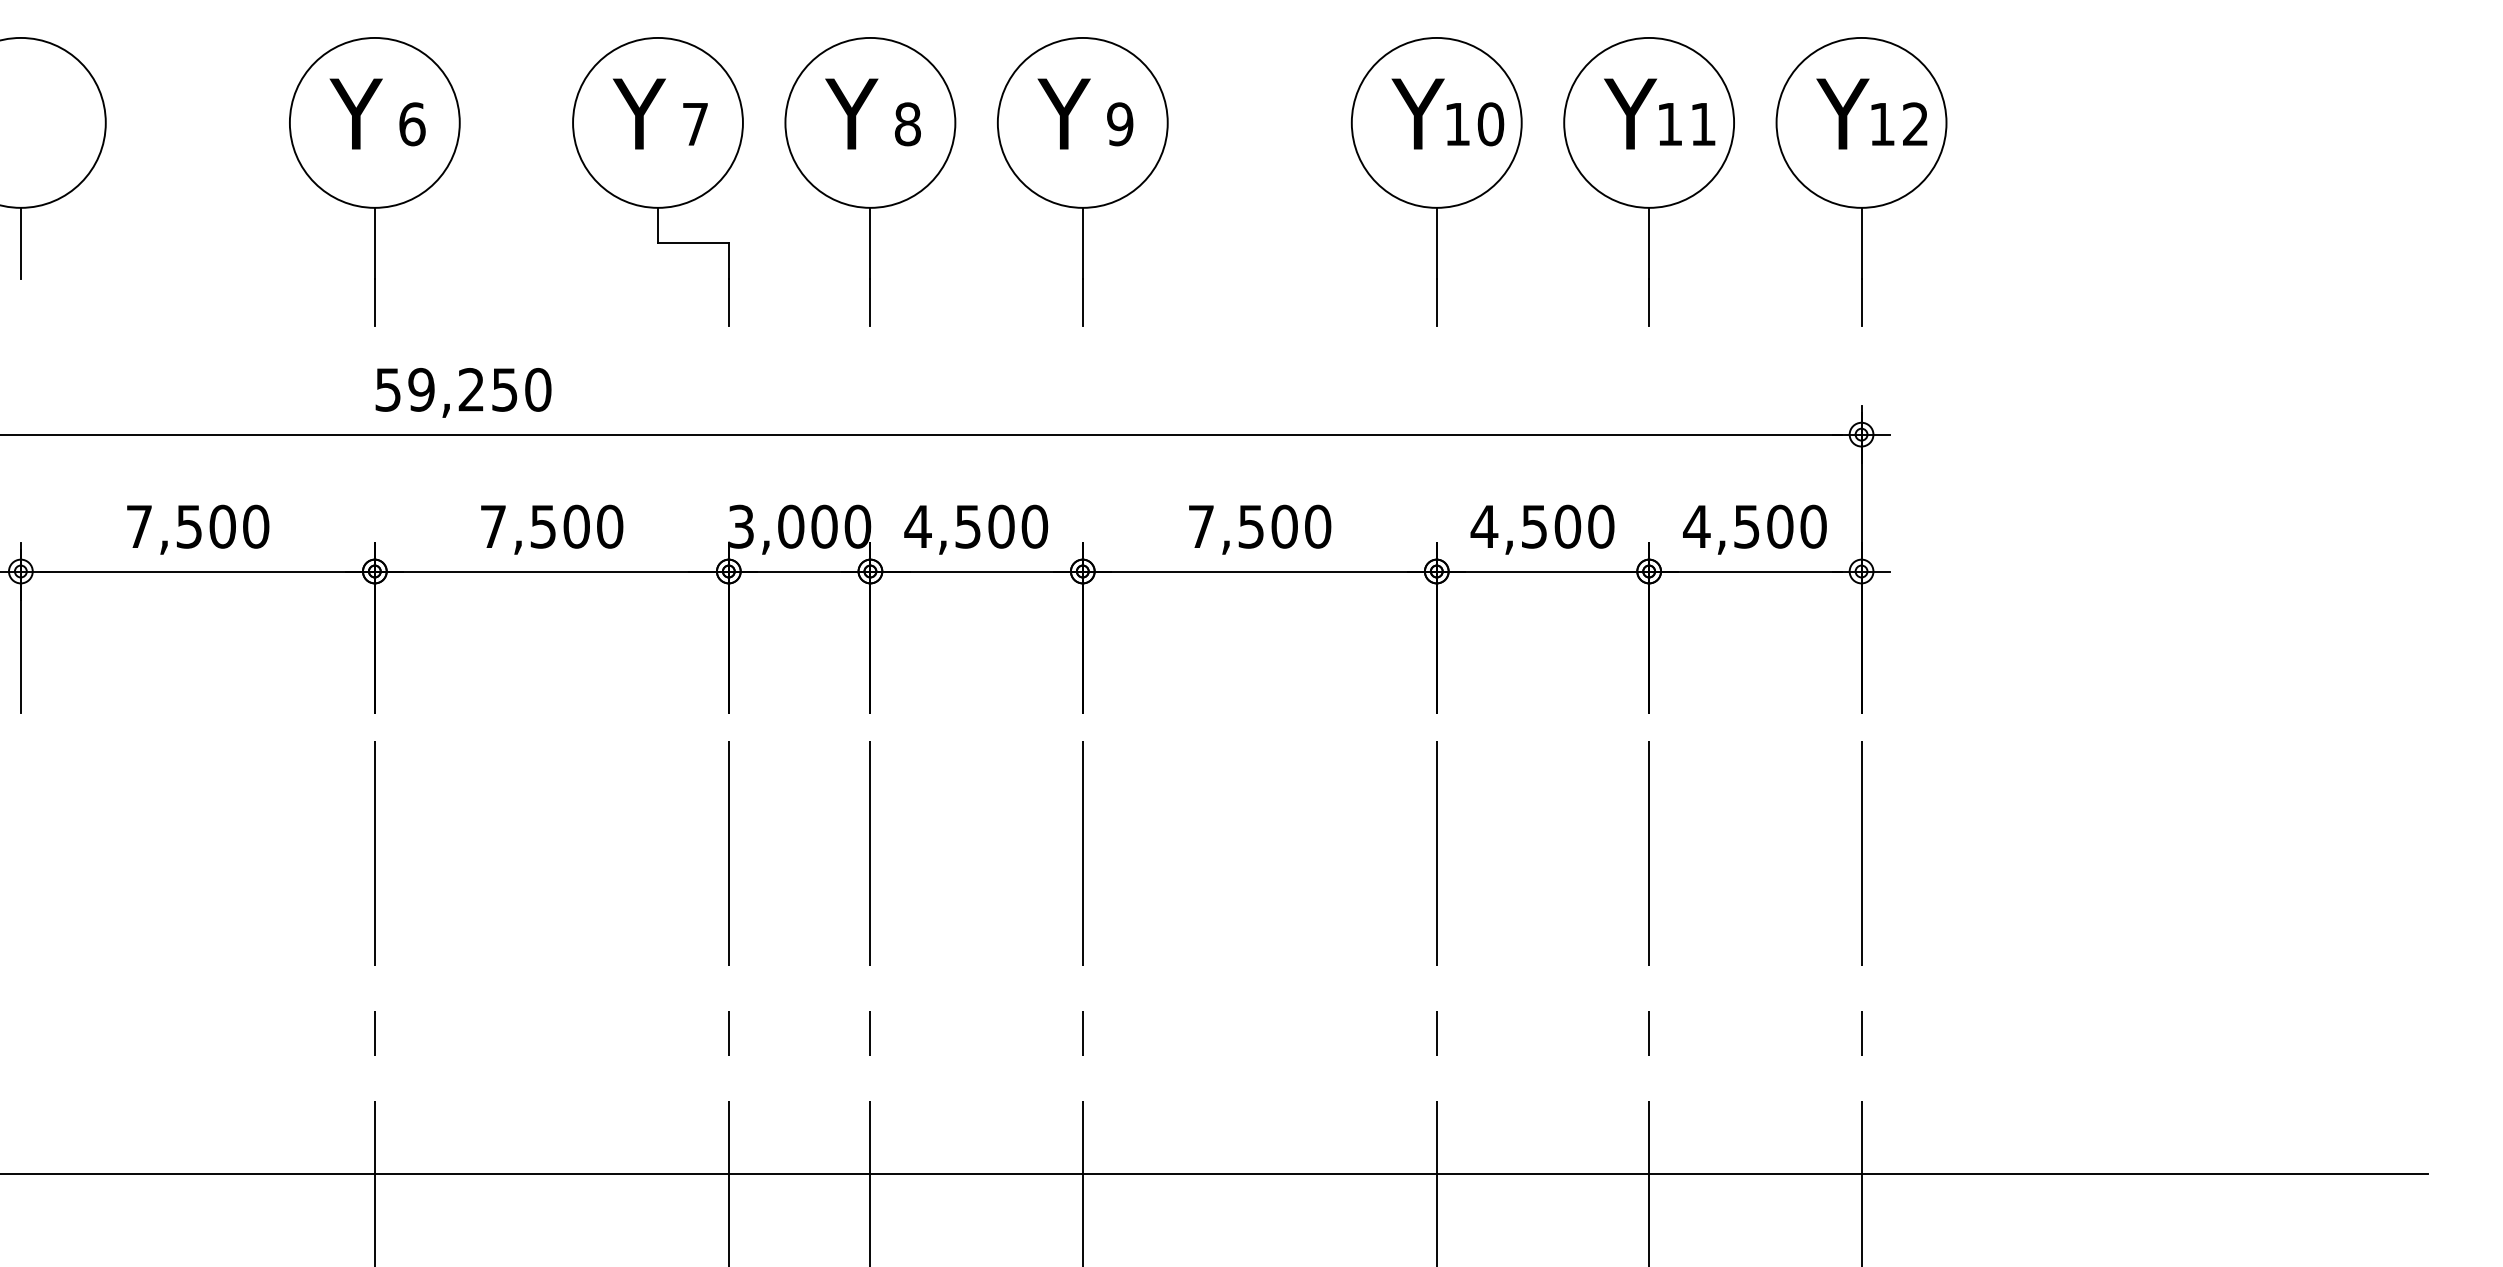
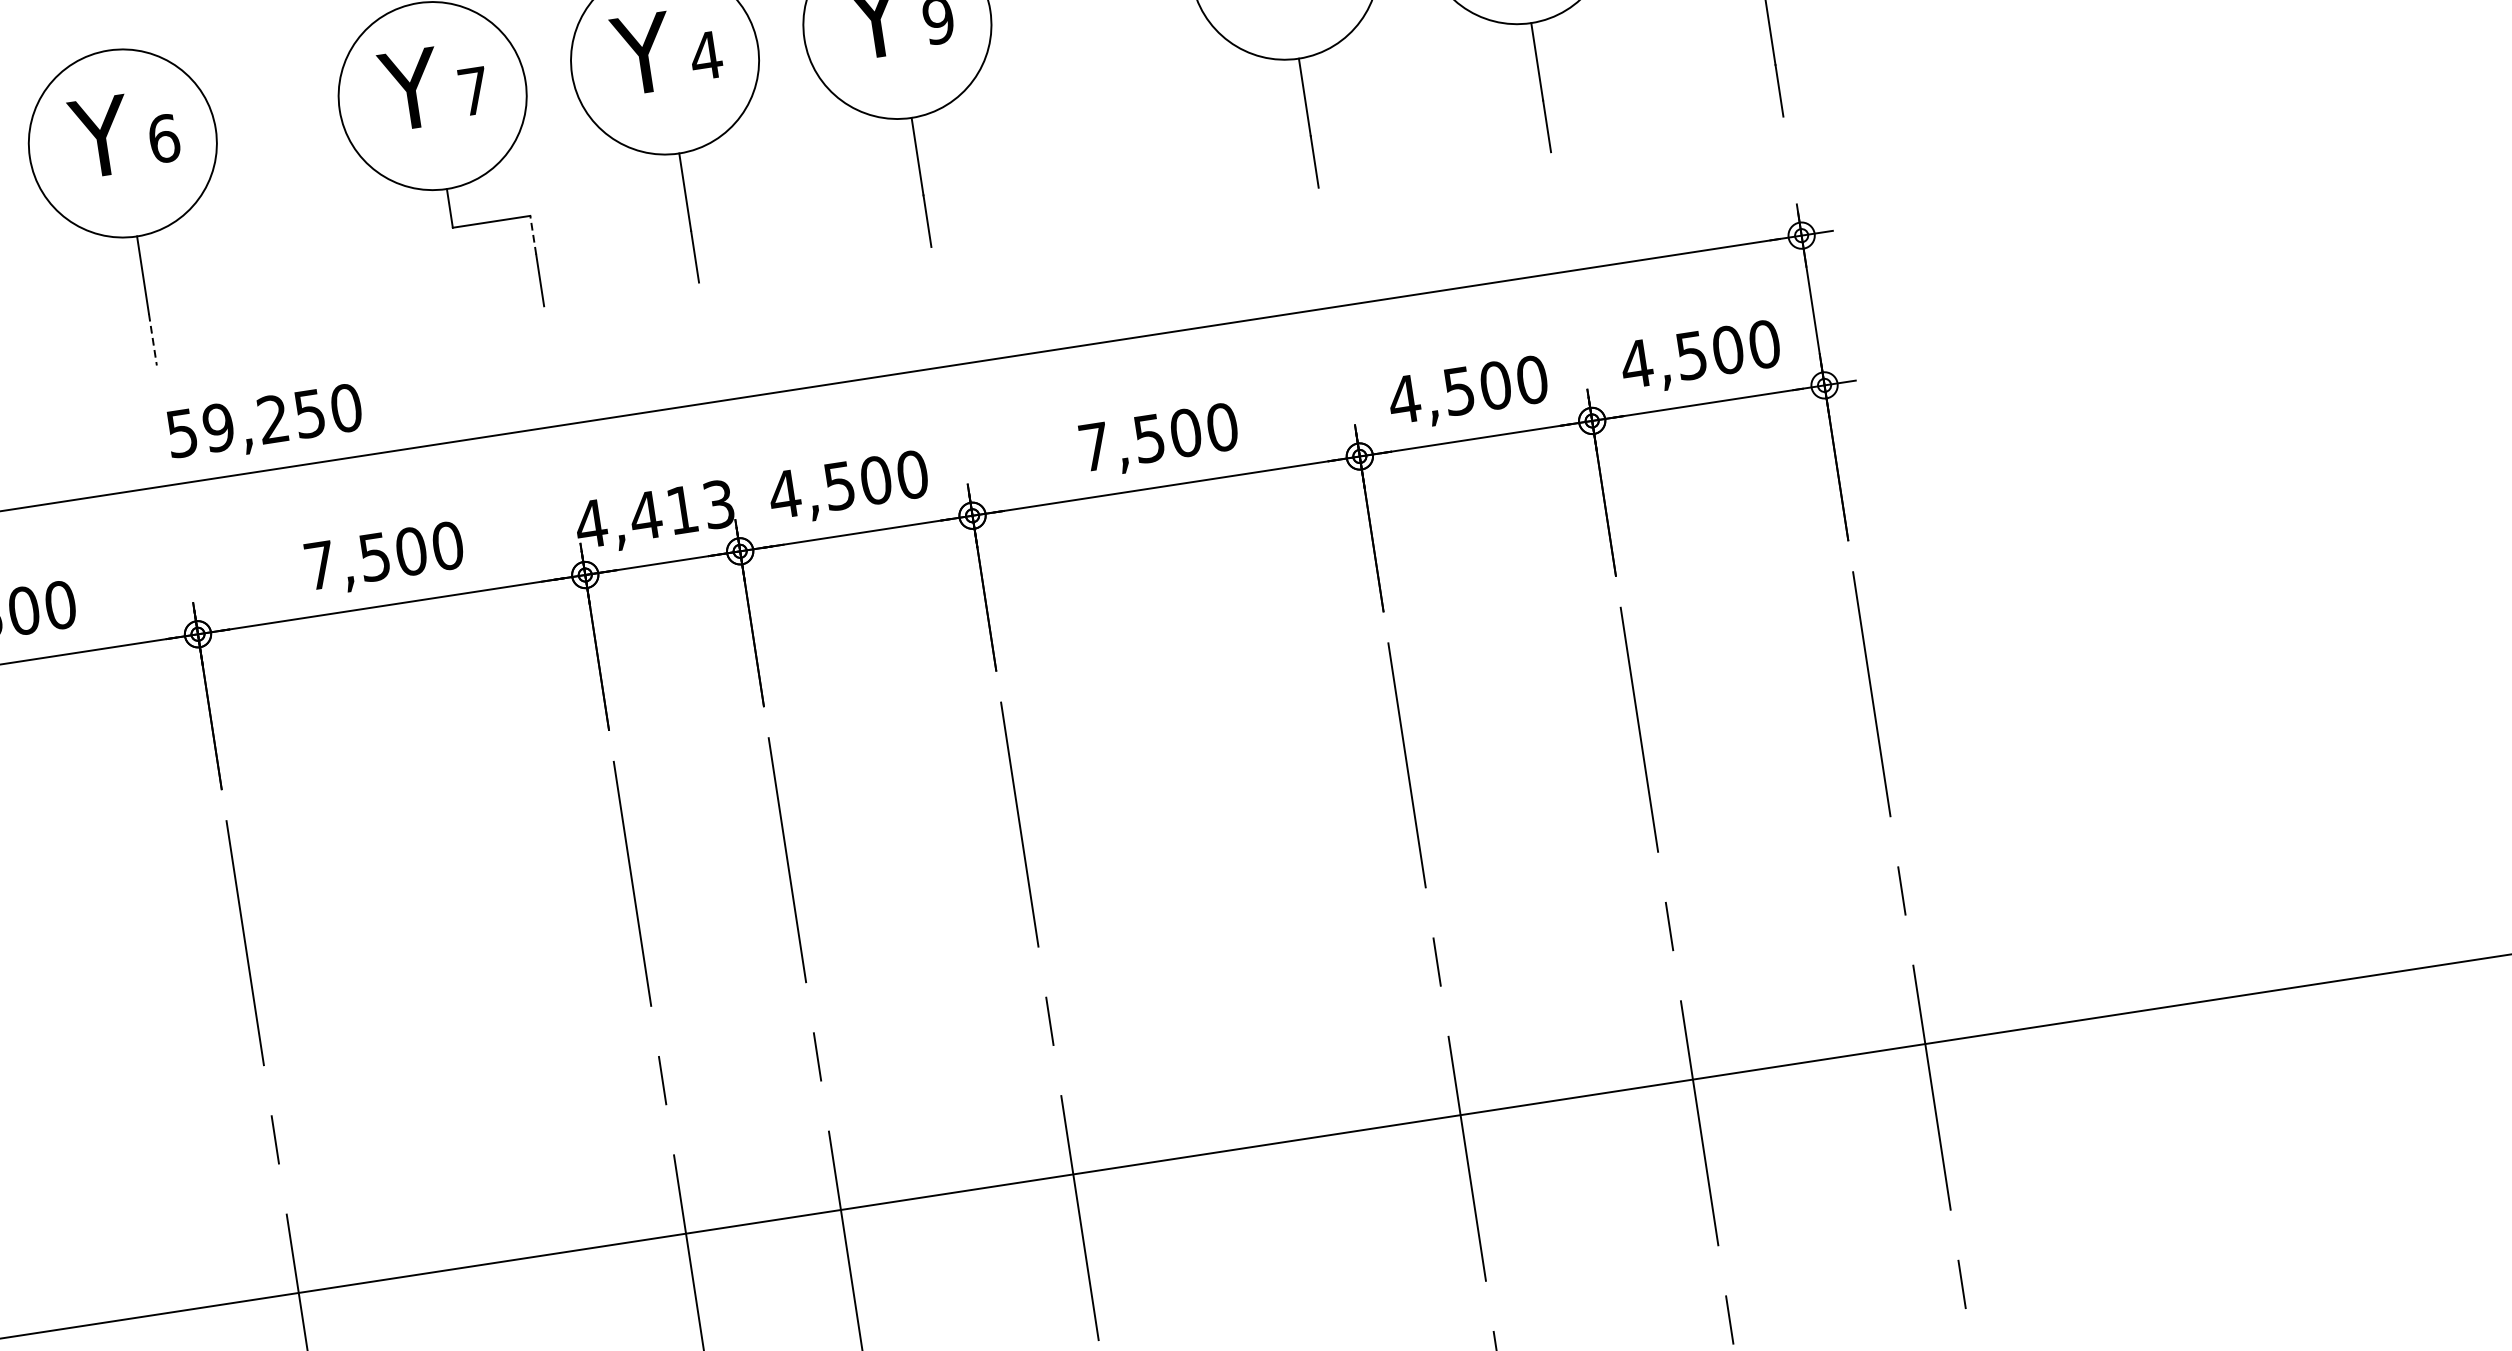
text: (907, 124) -> (705, 56), 8 -> 4
line: (728, 260) -> (532, 234), solid -> dashed
line: (374, 302) -> (152, 340), solid -> dashed
text: (799, 526) -> (655, 513), 3,000 -> 4,413

